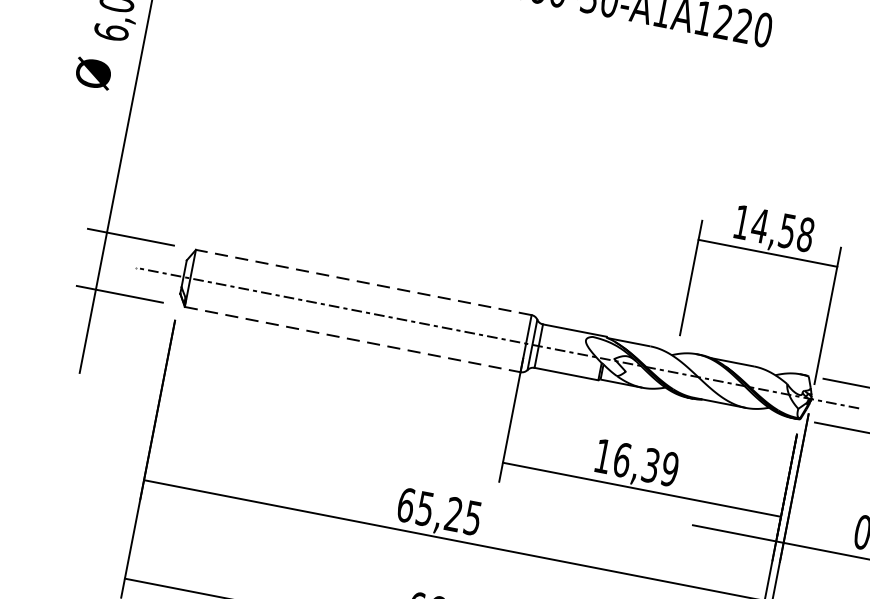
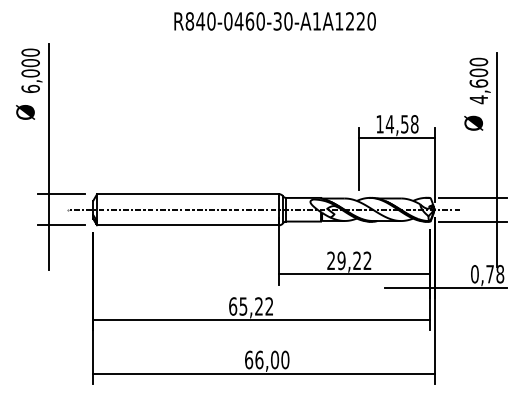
line: (362, 282) -> (187, 194), dashed -> solid
line: (353, 340) -> (188, 225), dashed -> solid
text: (636, 462) -> (349, 260), 16,39 -> 29,22
text: (473, 518) -> (269, 306), 65,25 -> 65,22

